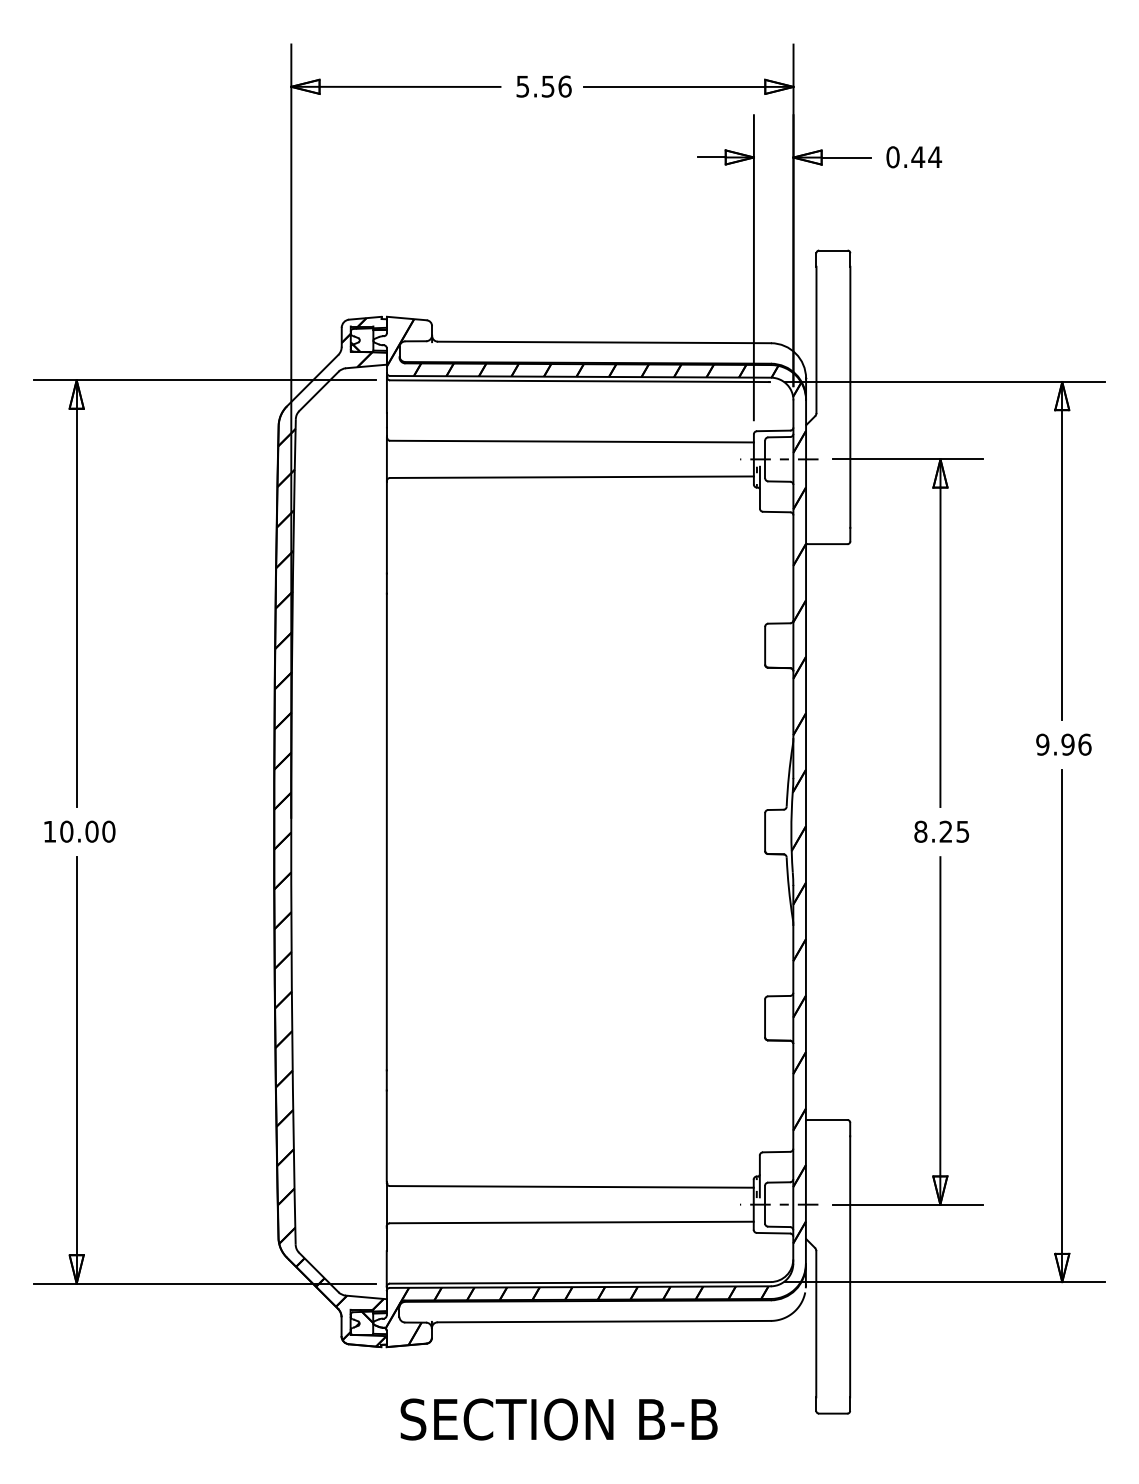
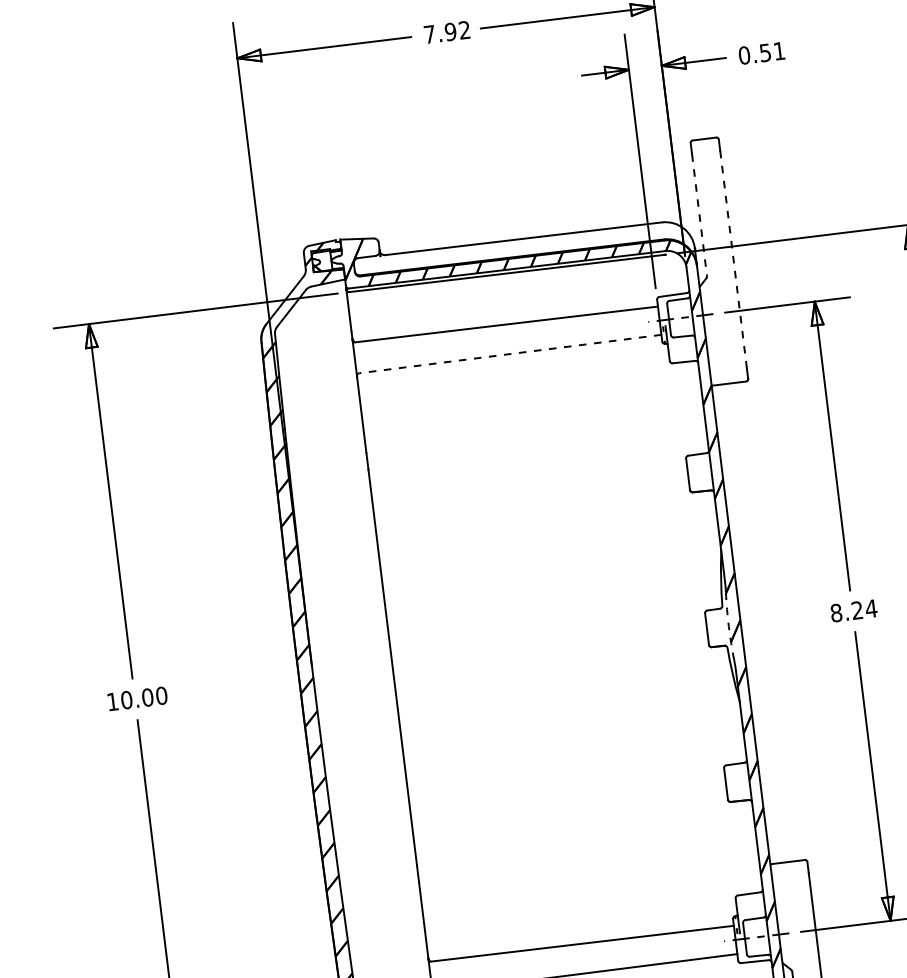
text: (543, 86) -> (446, 32), 5.56 -> 7.92
text: (926, 157) -> (772, 52), 0.44 -> 0.51
line: (816, 340) -> (699, 215), solid -> dashed
line: (850, 397) -> (733, 259), solid -> dashed
line: (571, 477) -> (510, 354), solid -> dashed
text: (962, 831) -> (870, 608), 8.25 -> 8.24
arc: (791, 832) -> (729, 626), solid -> dashed

